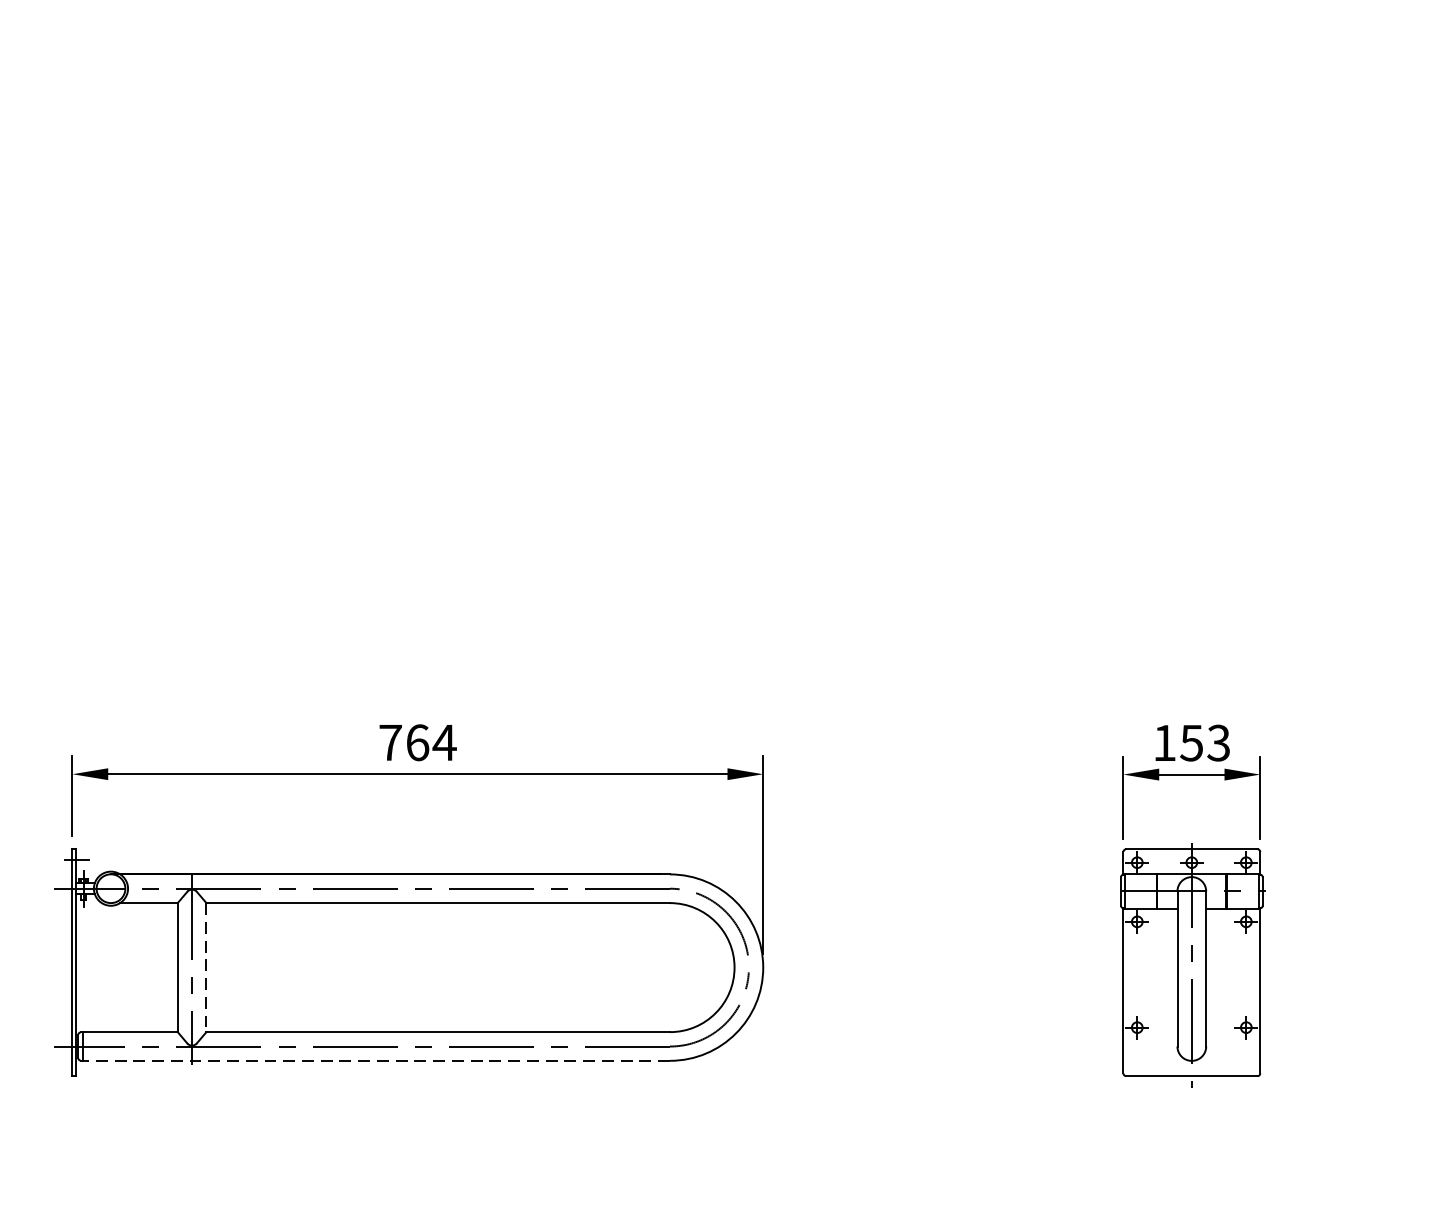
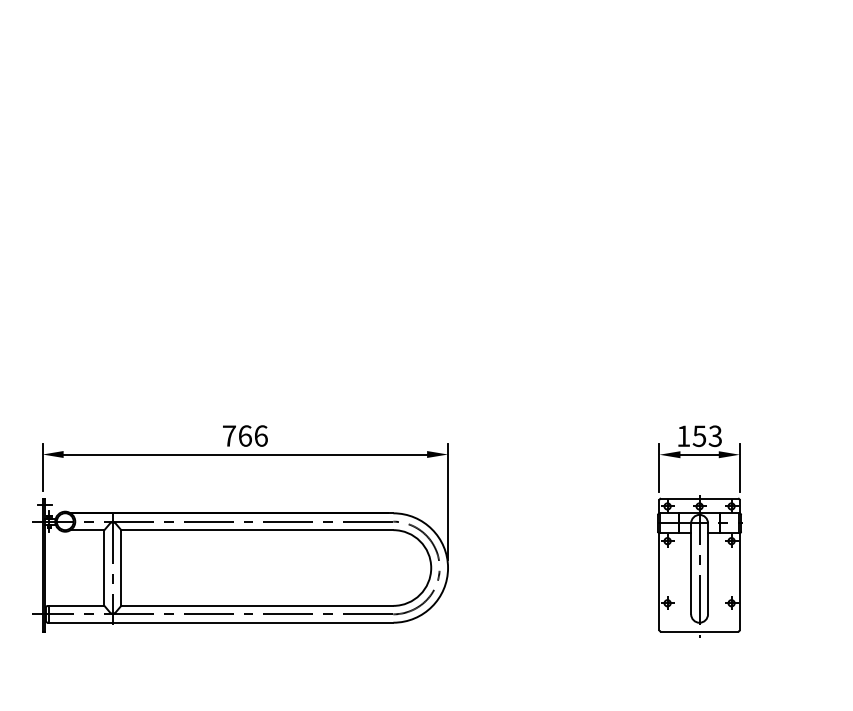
text: (443, 741) -> (260, 435), 764 -> 766
line: (206, 968) -> (121, 568), dashed -> solid
line: (375, 1060) -> (220, 622), dashed -> solid

